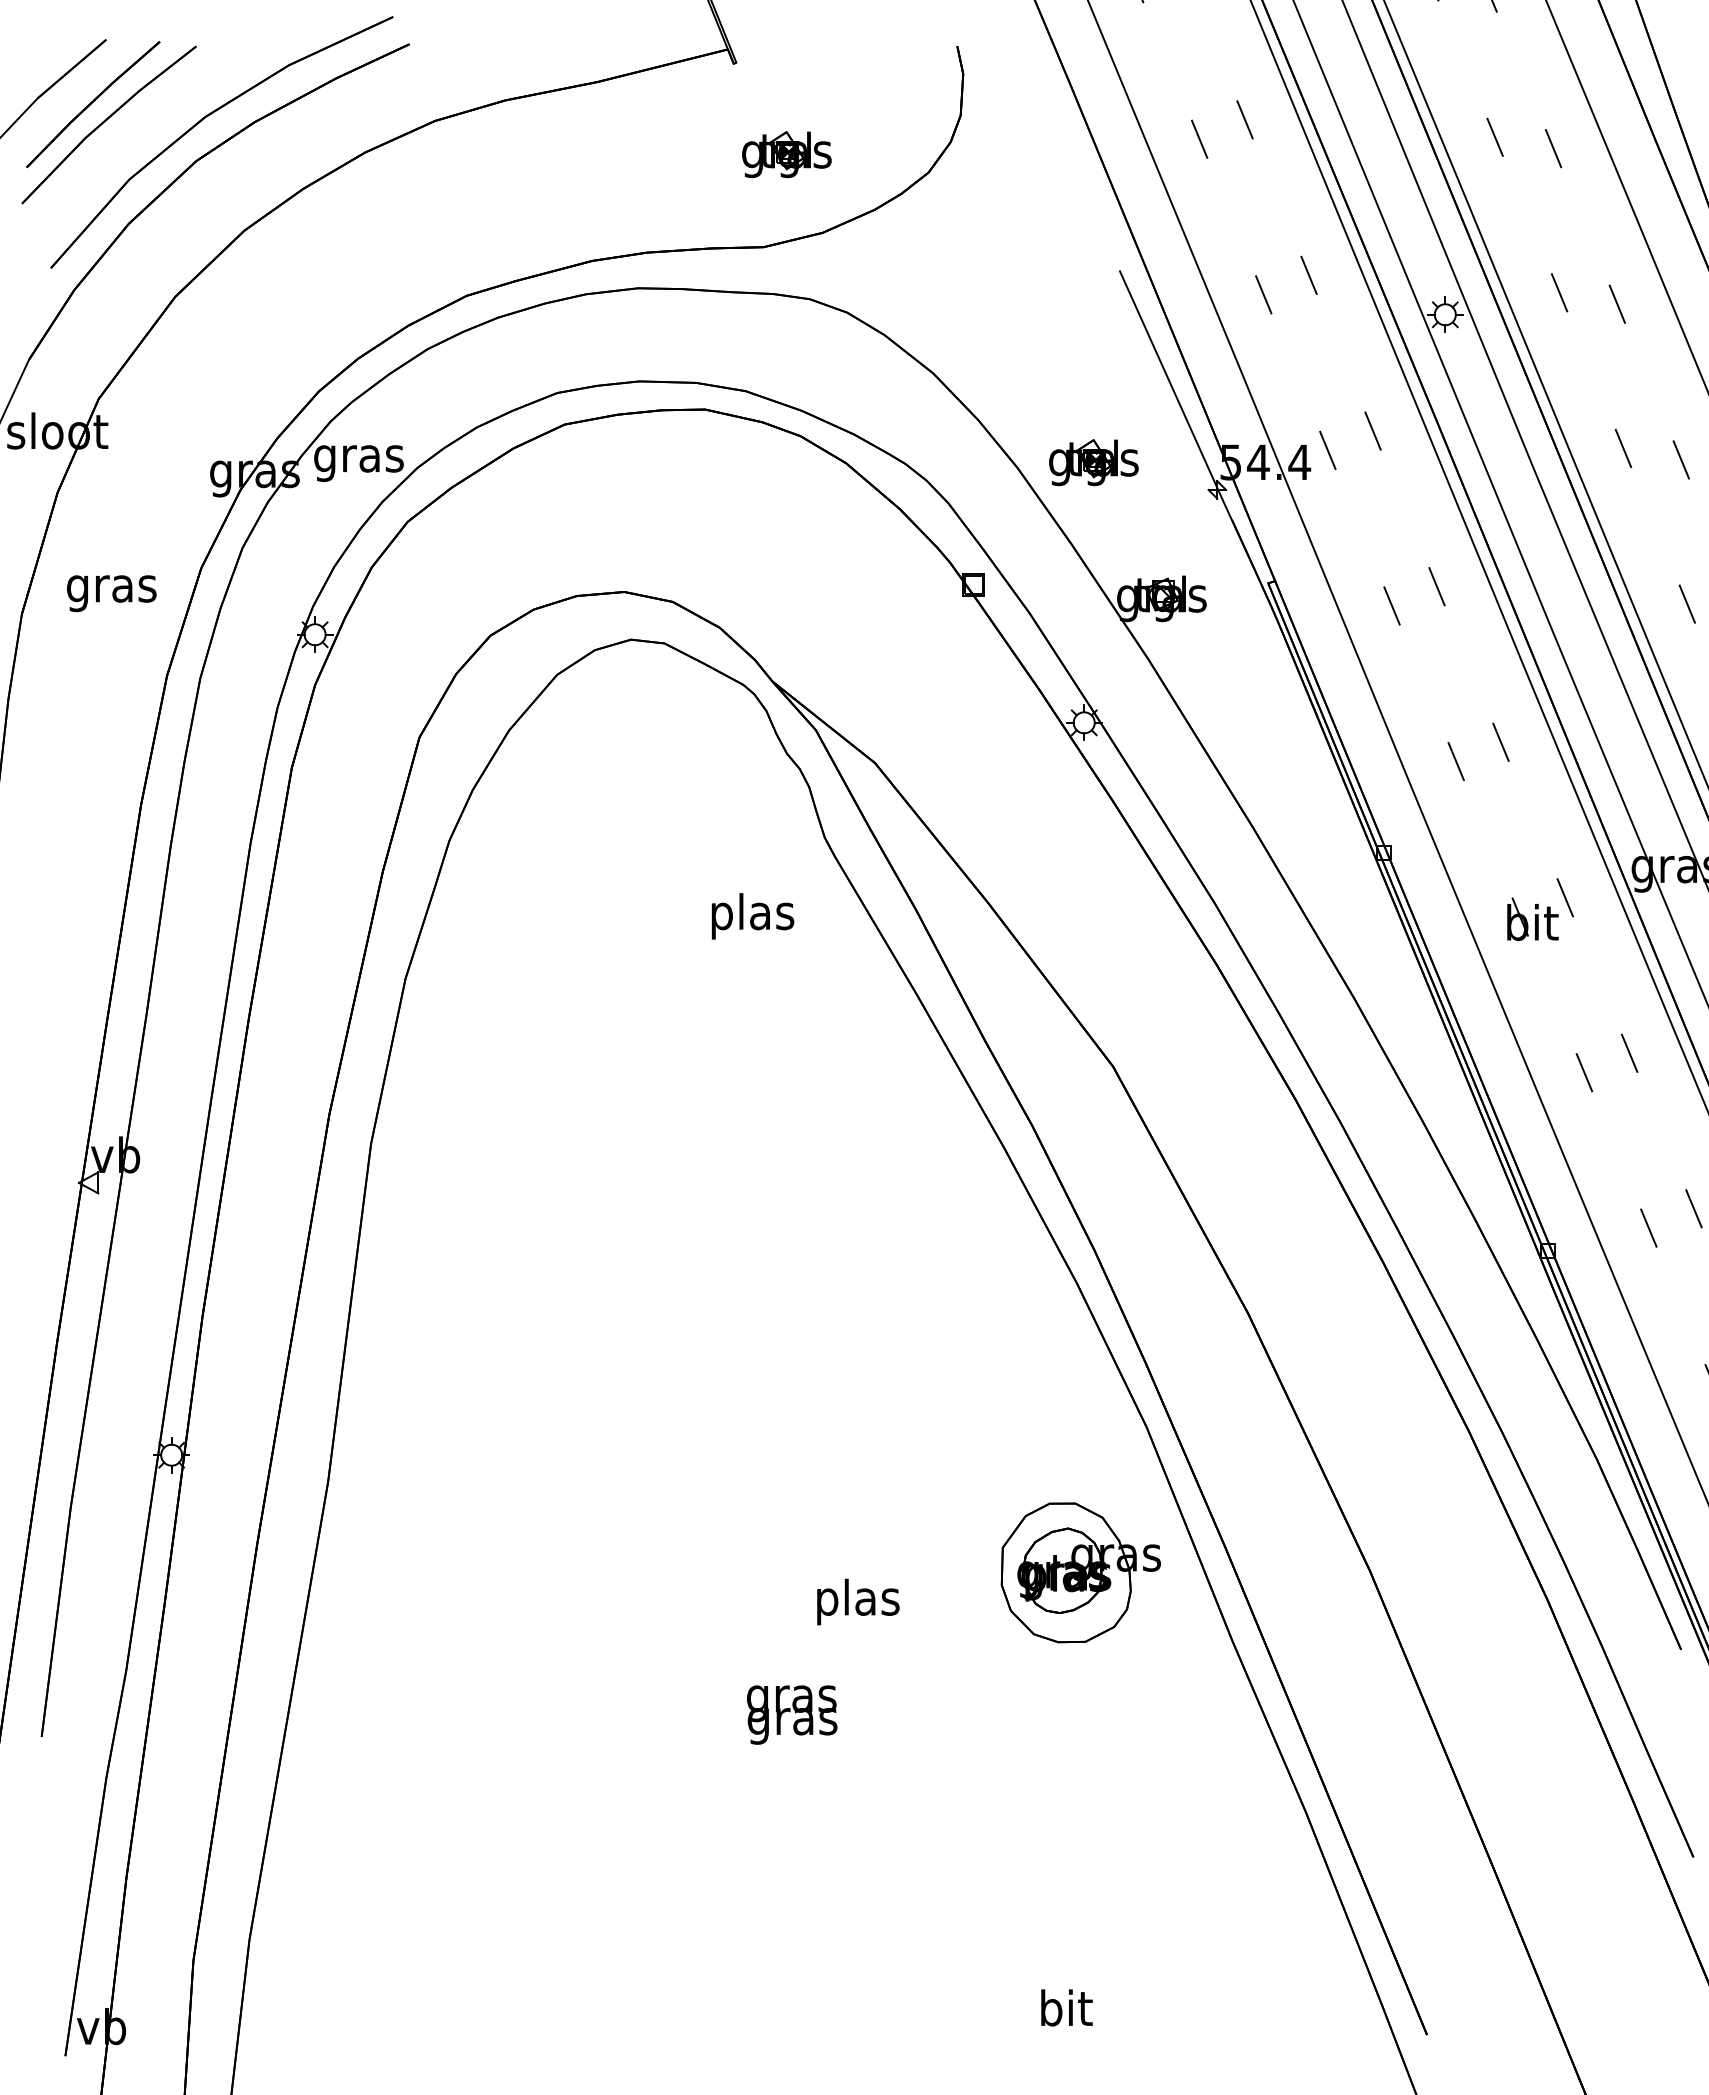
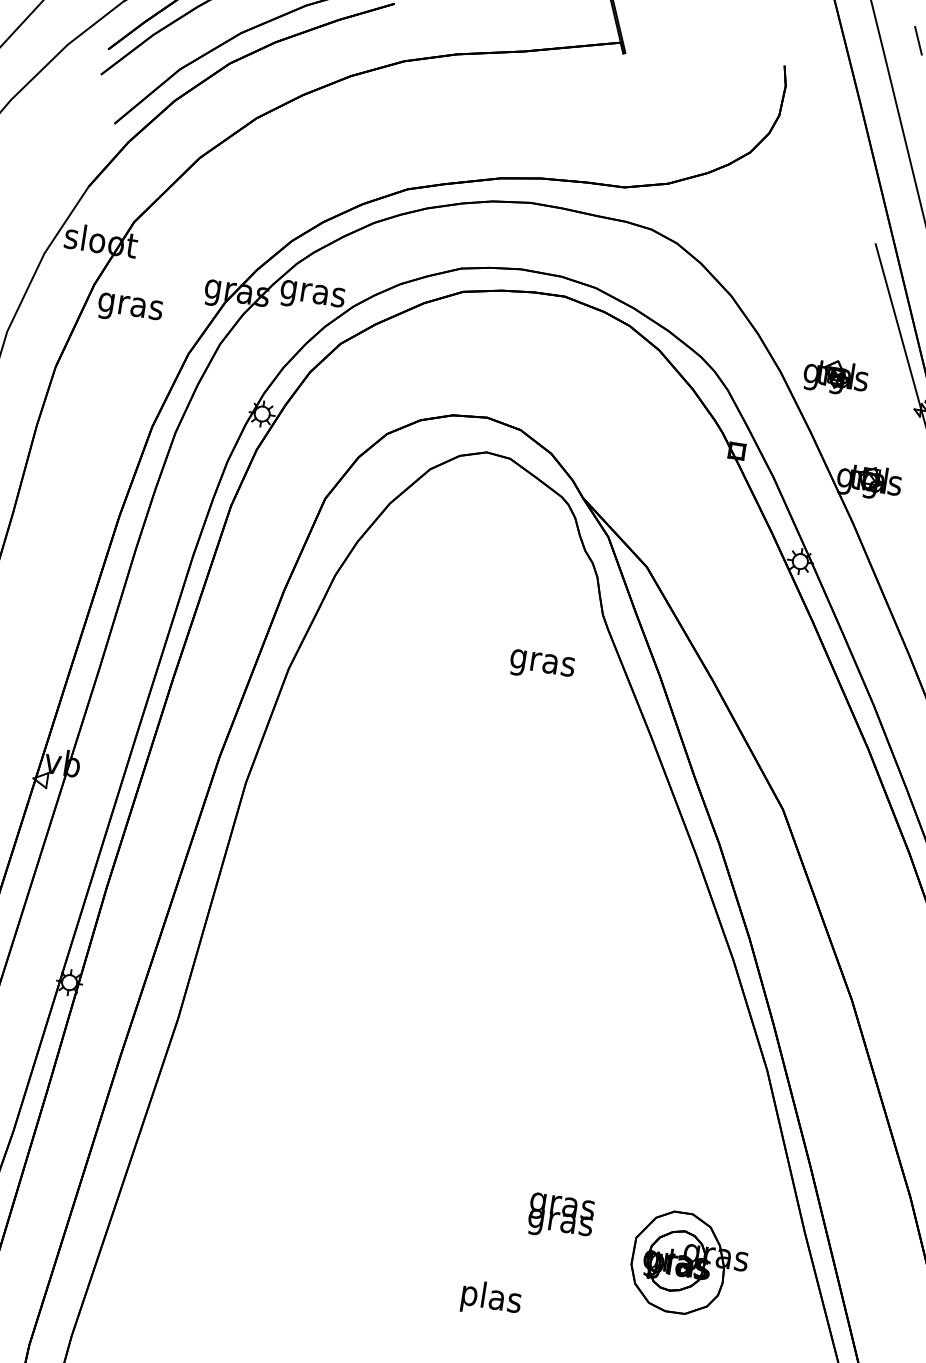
part: (786, 154) -> (650, 123), removed
text: (111, 593) -> (129, 309), moved
text: (752, 916) -> (542, 662), plas -> gras
part: (1080, 1572) -> (688, 1264), moved
text: (858, 1601) -> (491, 1299), moved
text: (792, 1714) -> (561, 1217), moved

